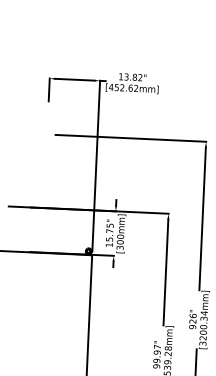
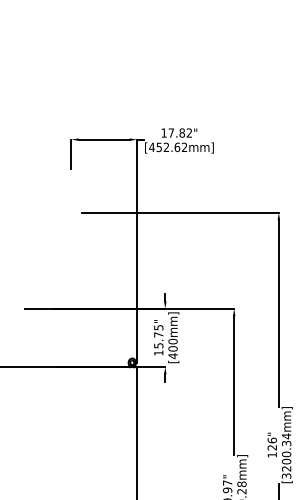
text: (125, 76) -> (170, 132), 13.82" -> 17.82"
text: (119, 248) -> (172, 356), [300mm] -> [400mm]
text: (192, 326) -> (271, 454), 926" -> 126"

